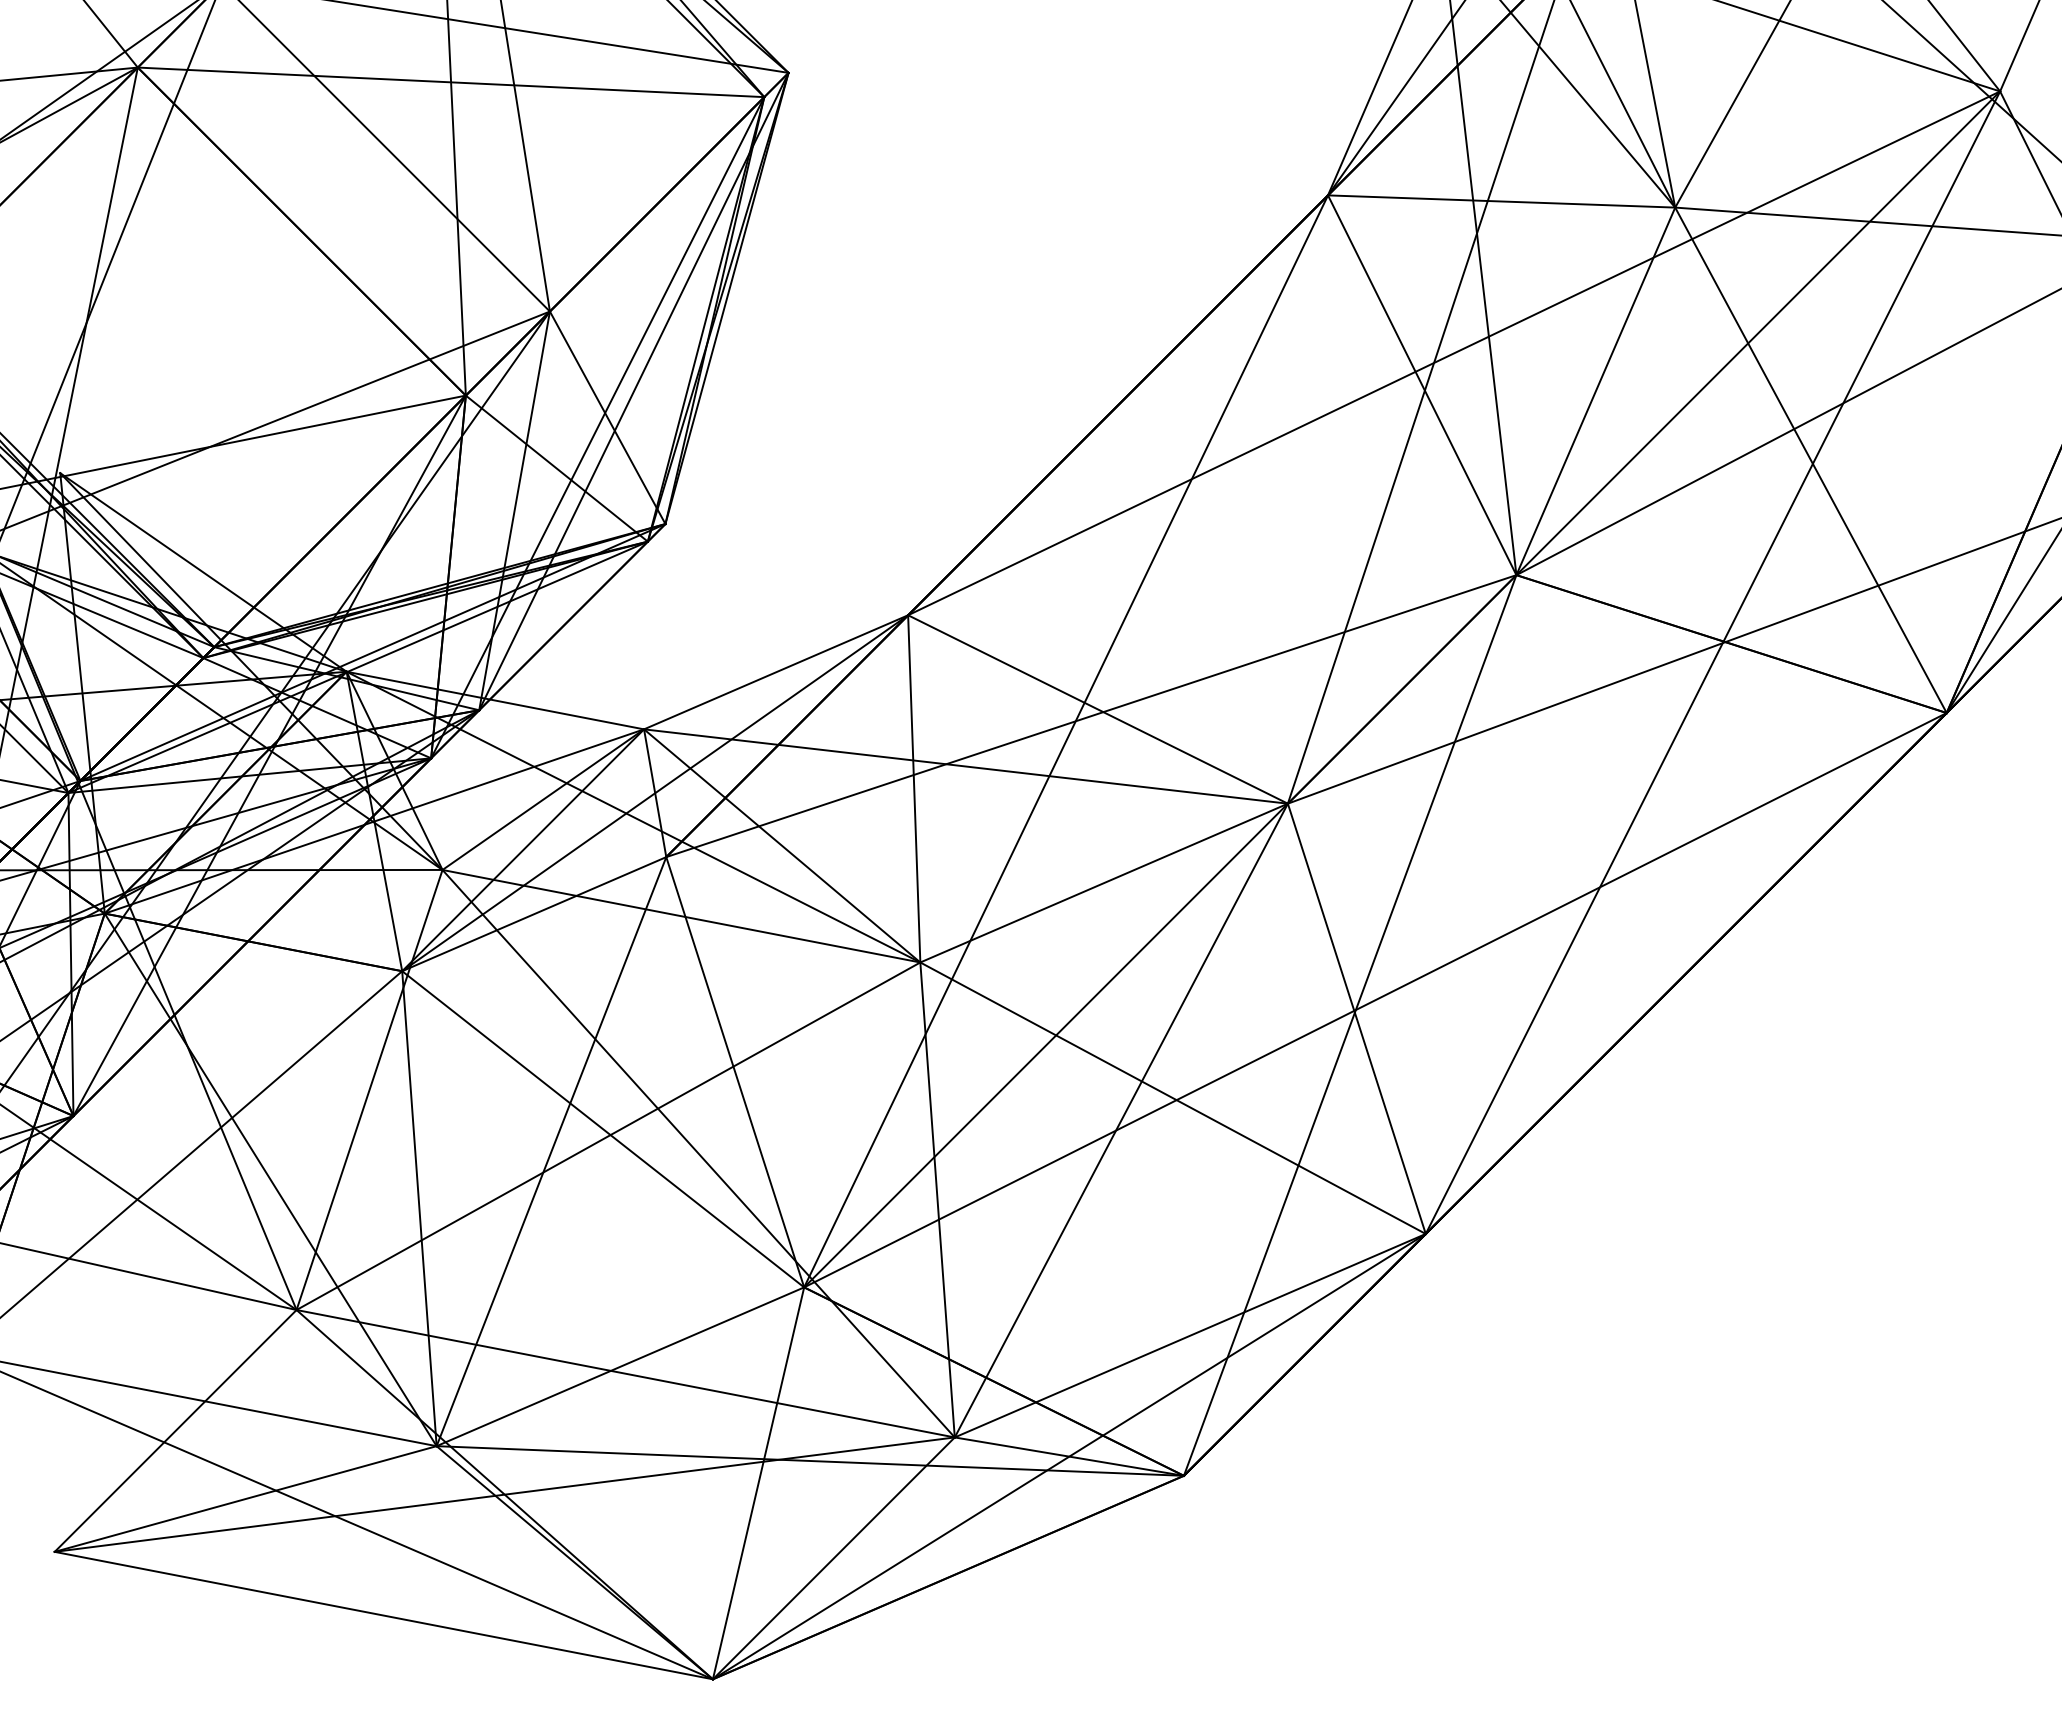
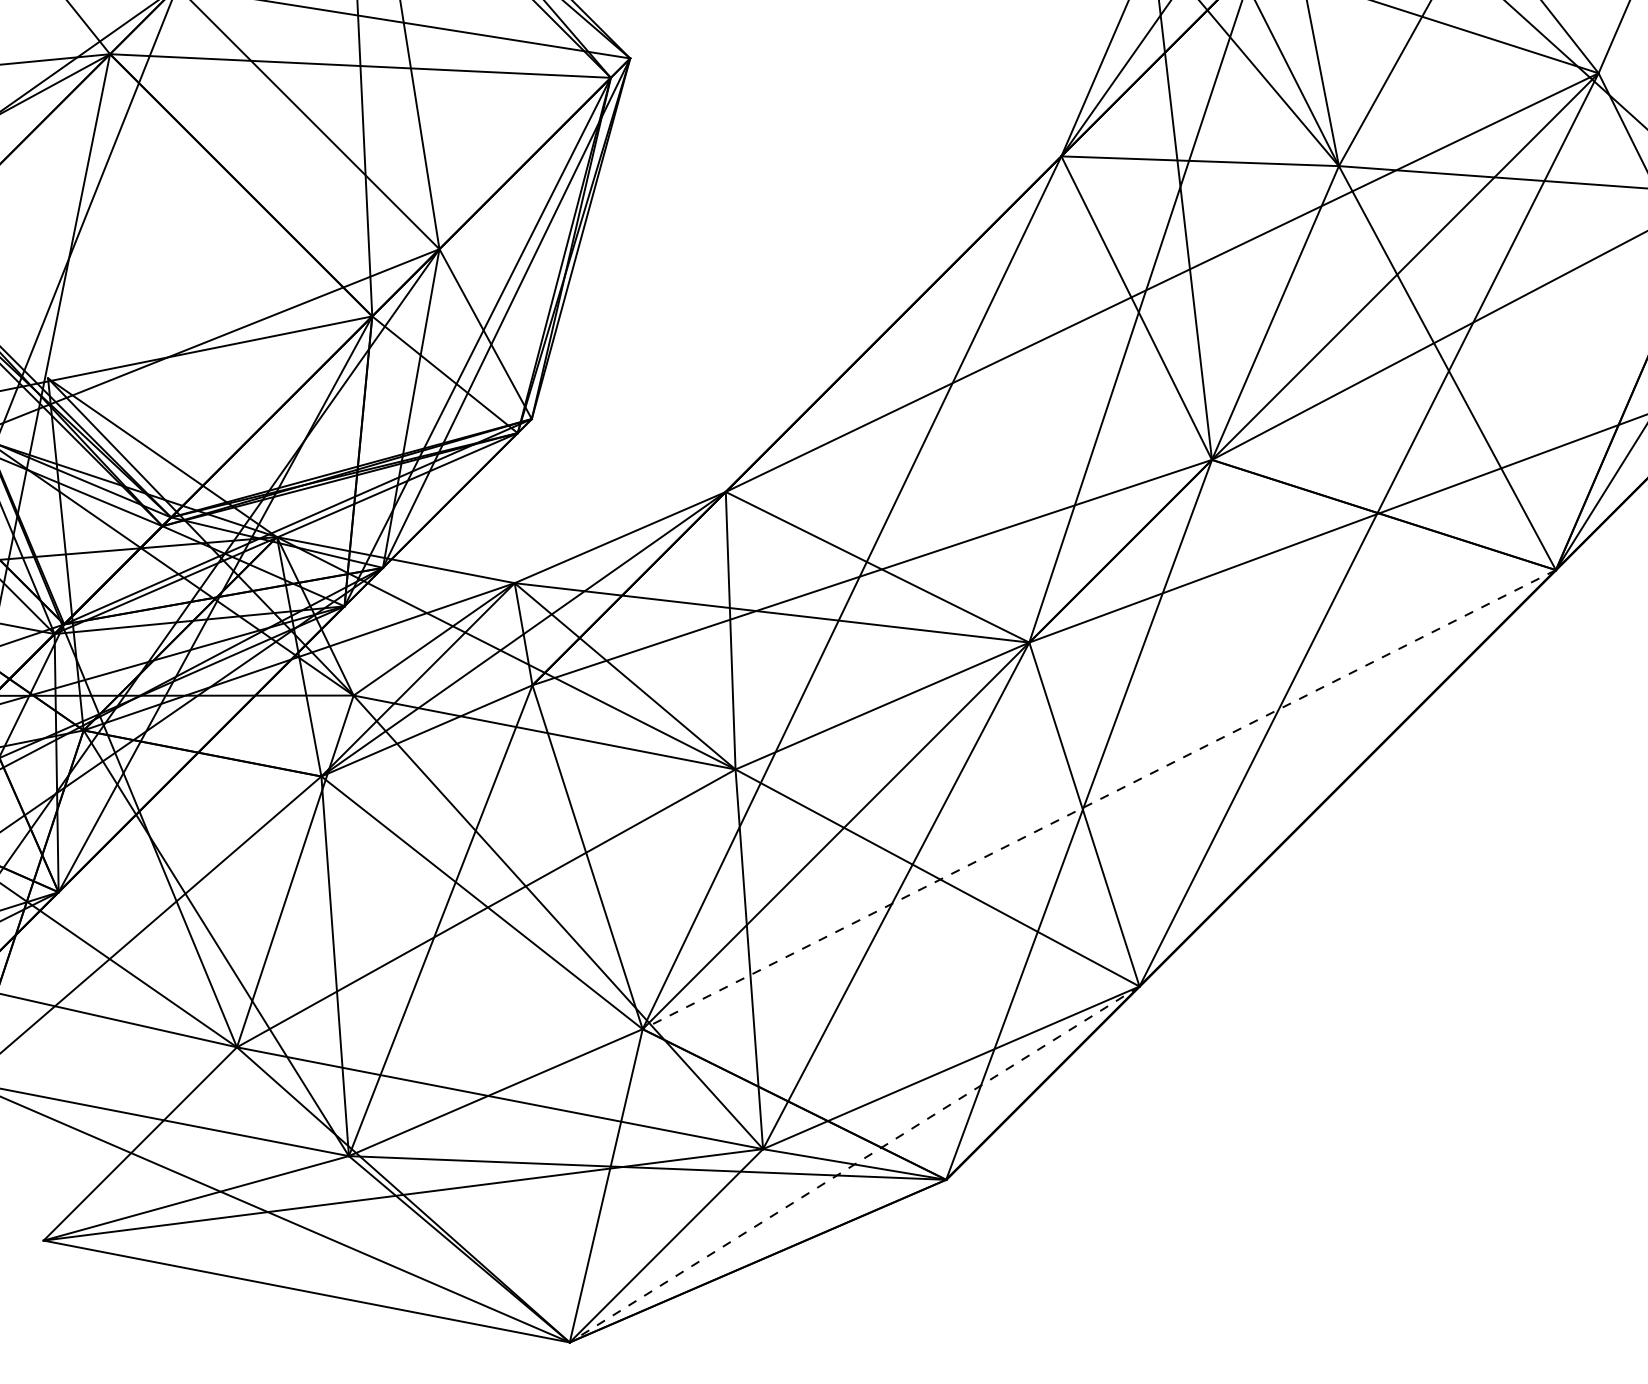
line: (1375, 1000) -> (1099, 799), solid -> dashed
line: (1068, 1456) -> (853, 1164), solid -> dashed

